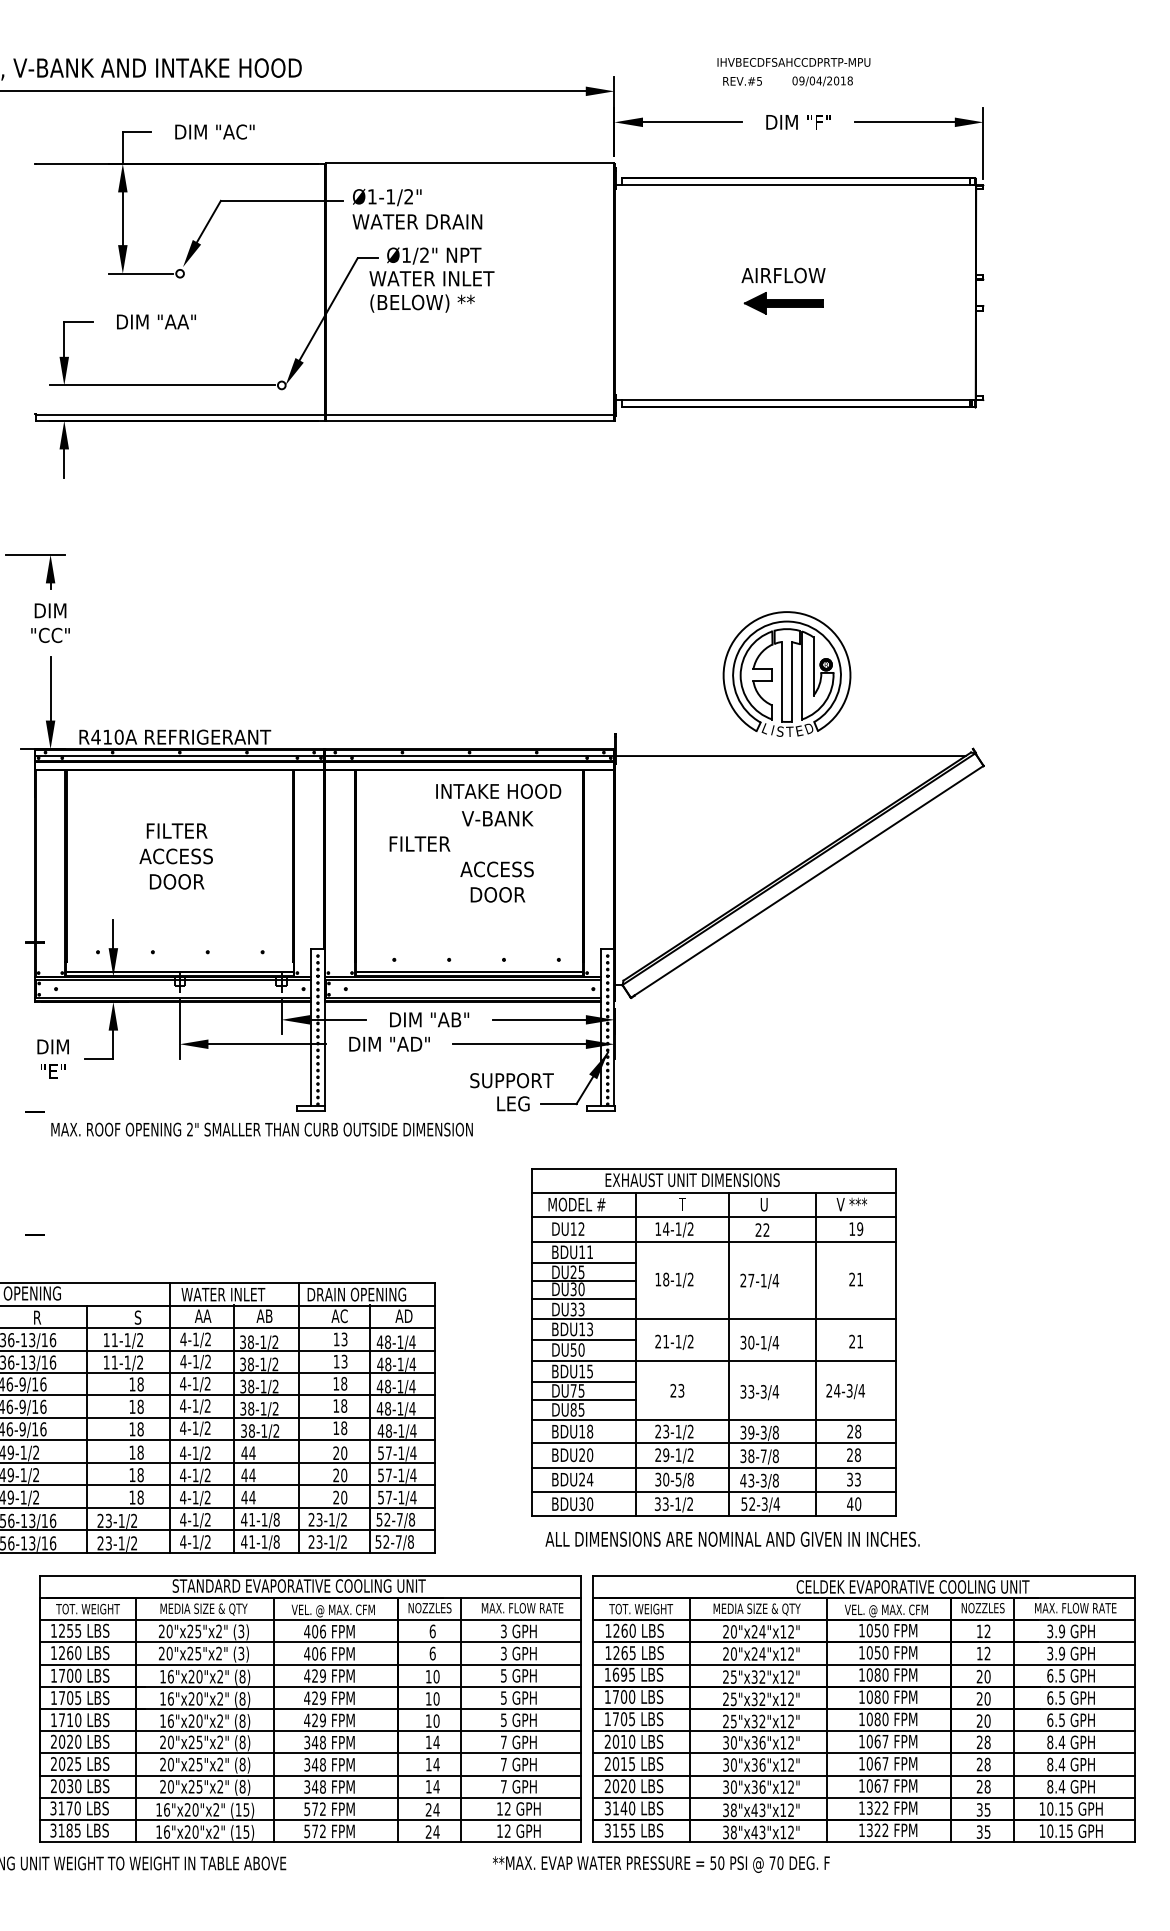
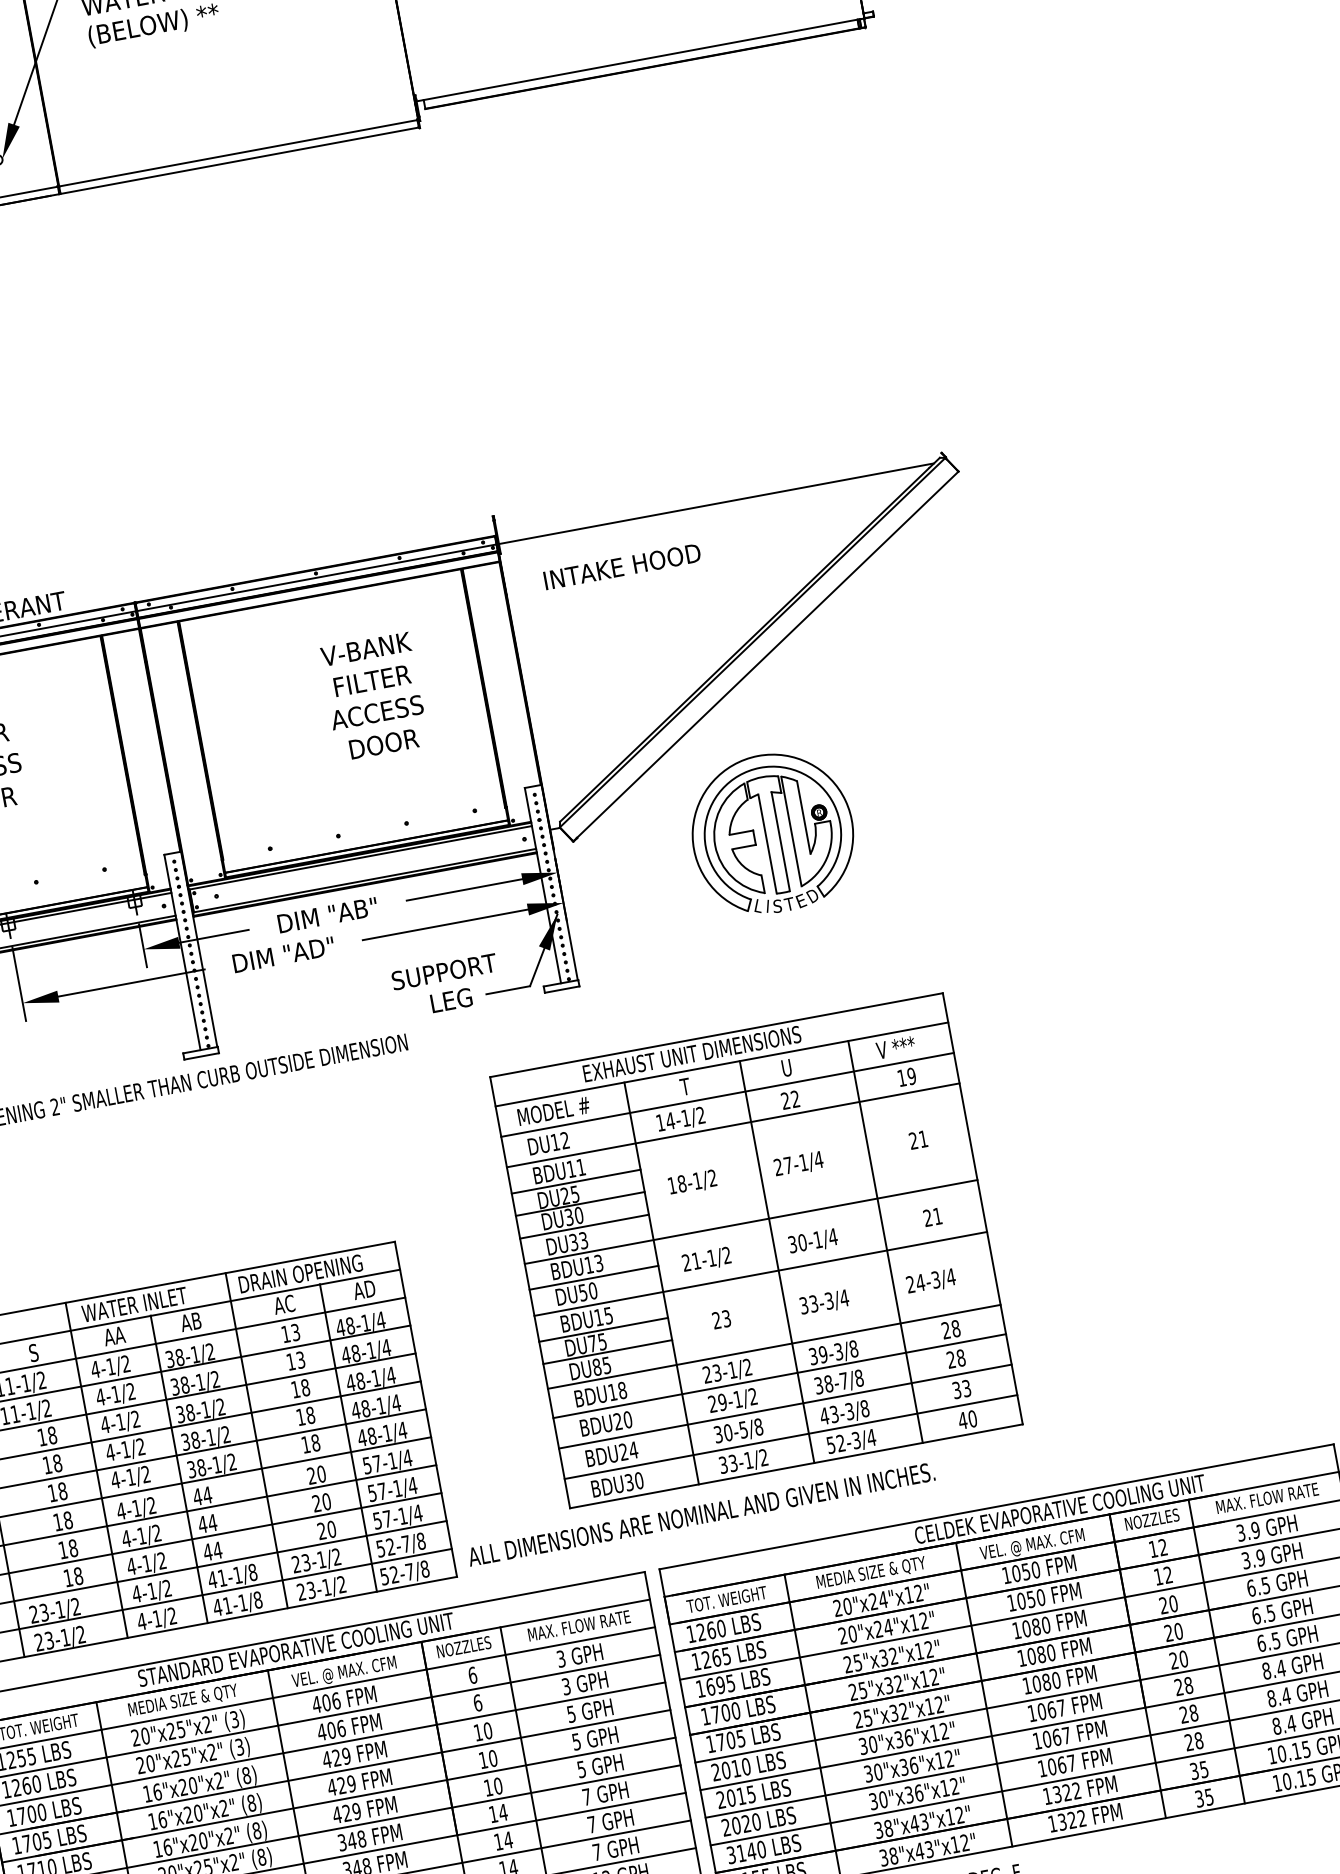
part: (786, 673) -> (771, 832), moved
text: (498, 790) -> (621, 565), moved
text: (419, 843) -> (371, 680), moved
text: (732, 1538) -> (701, 1513), moved

